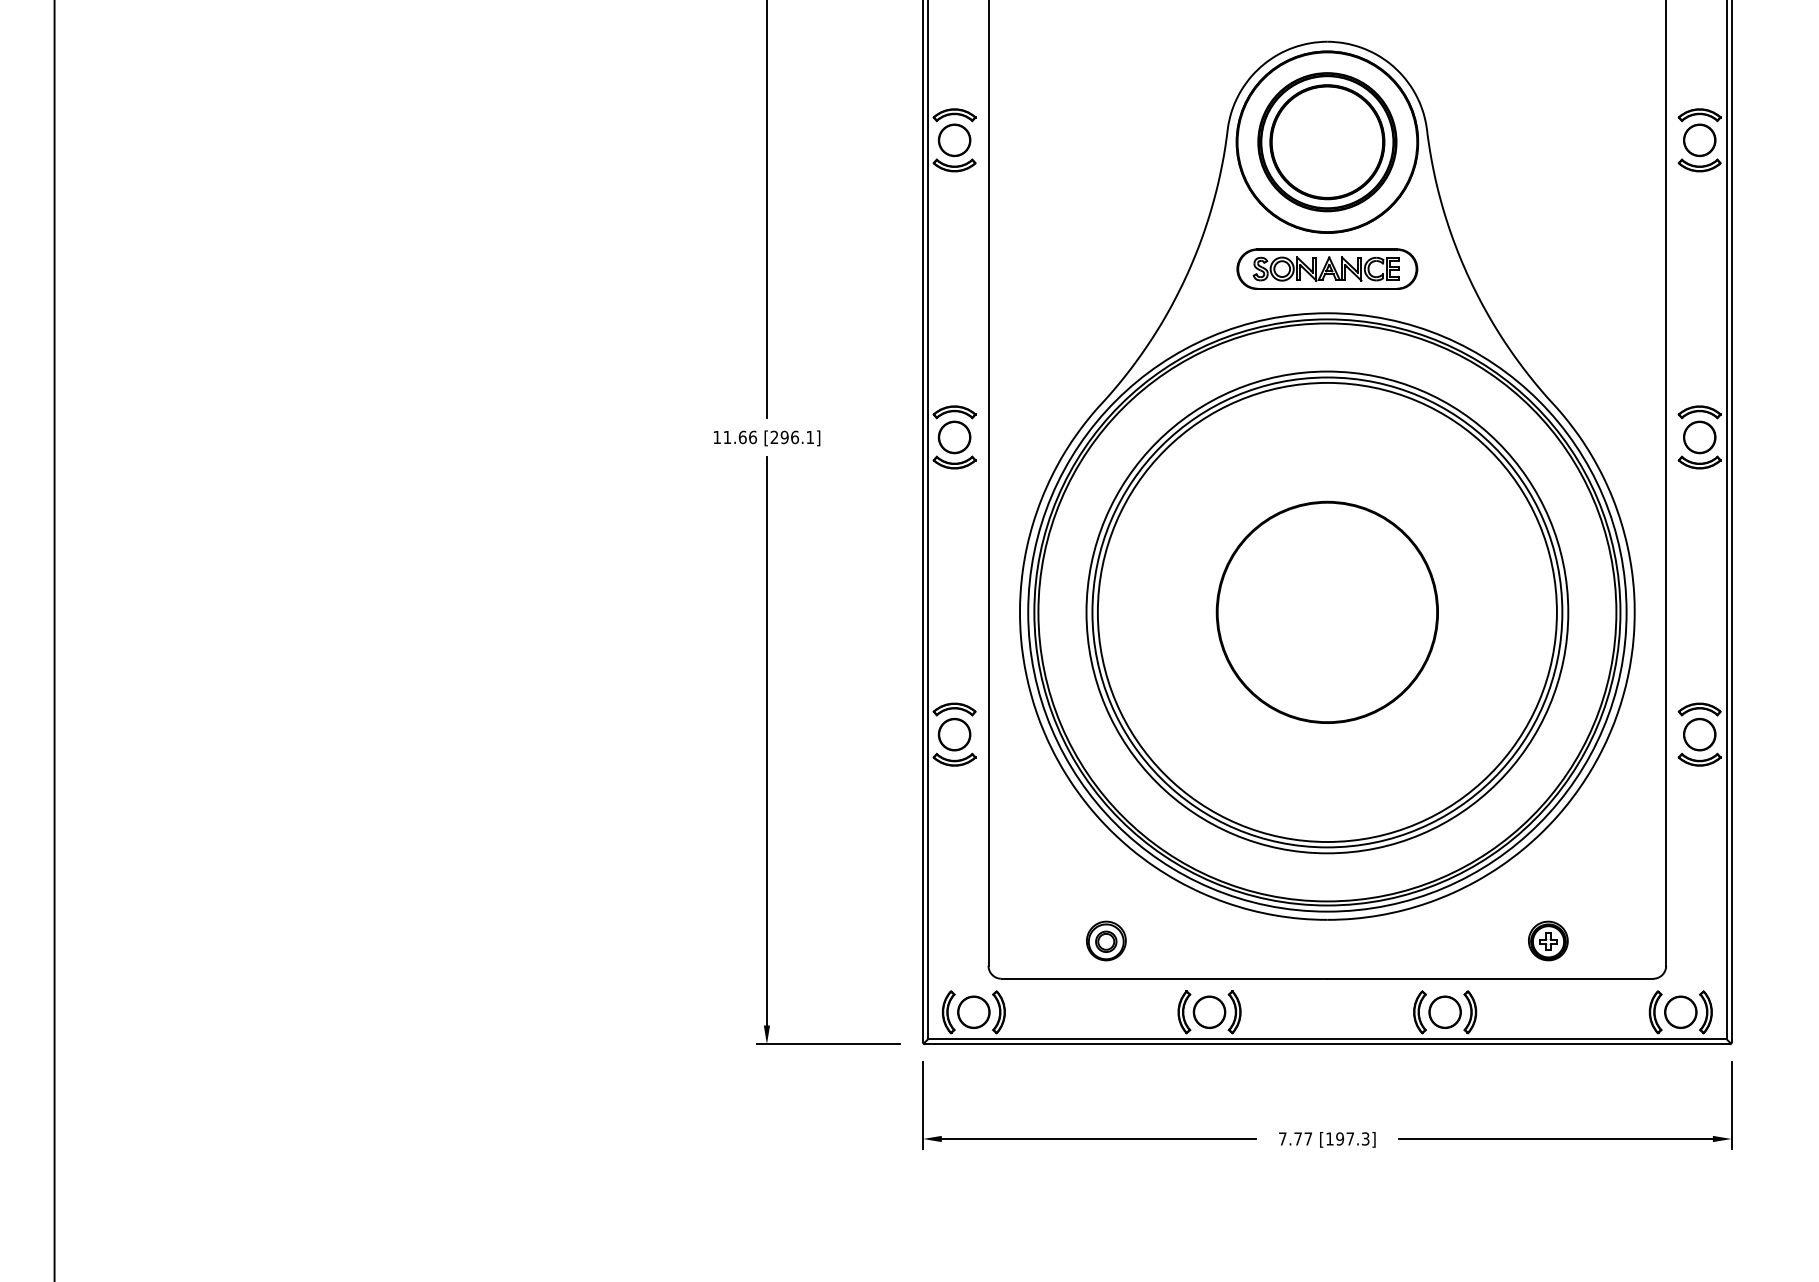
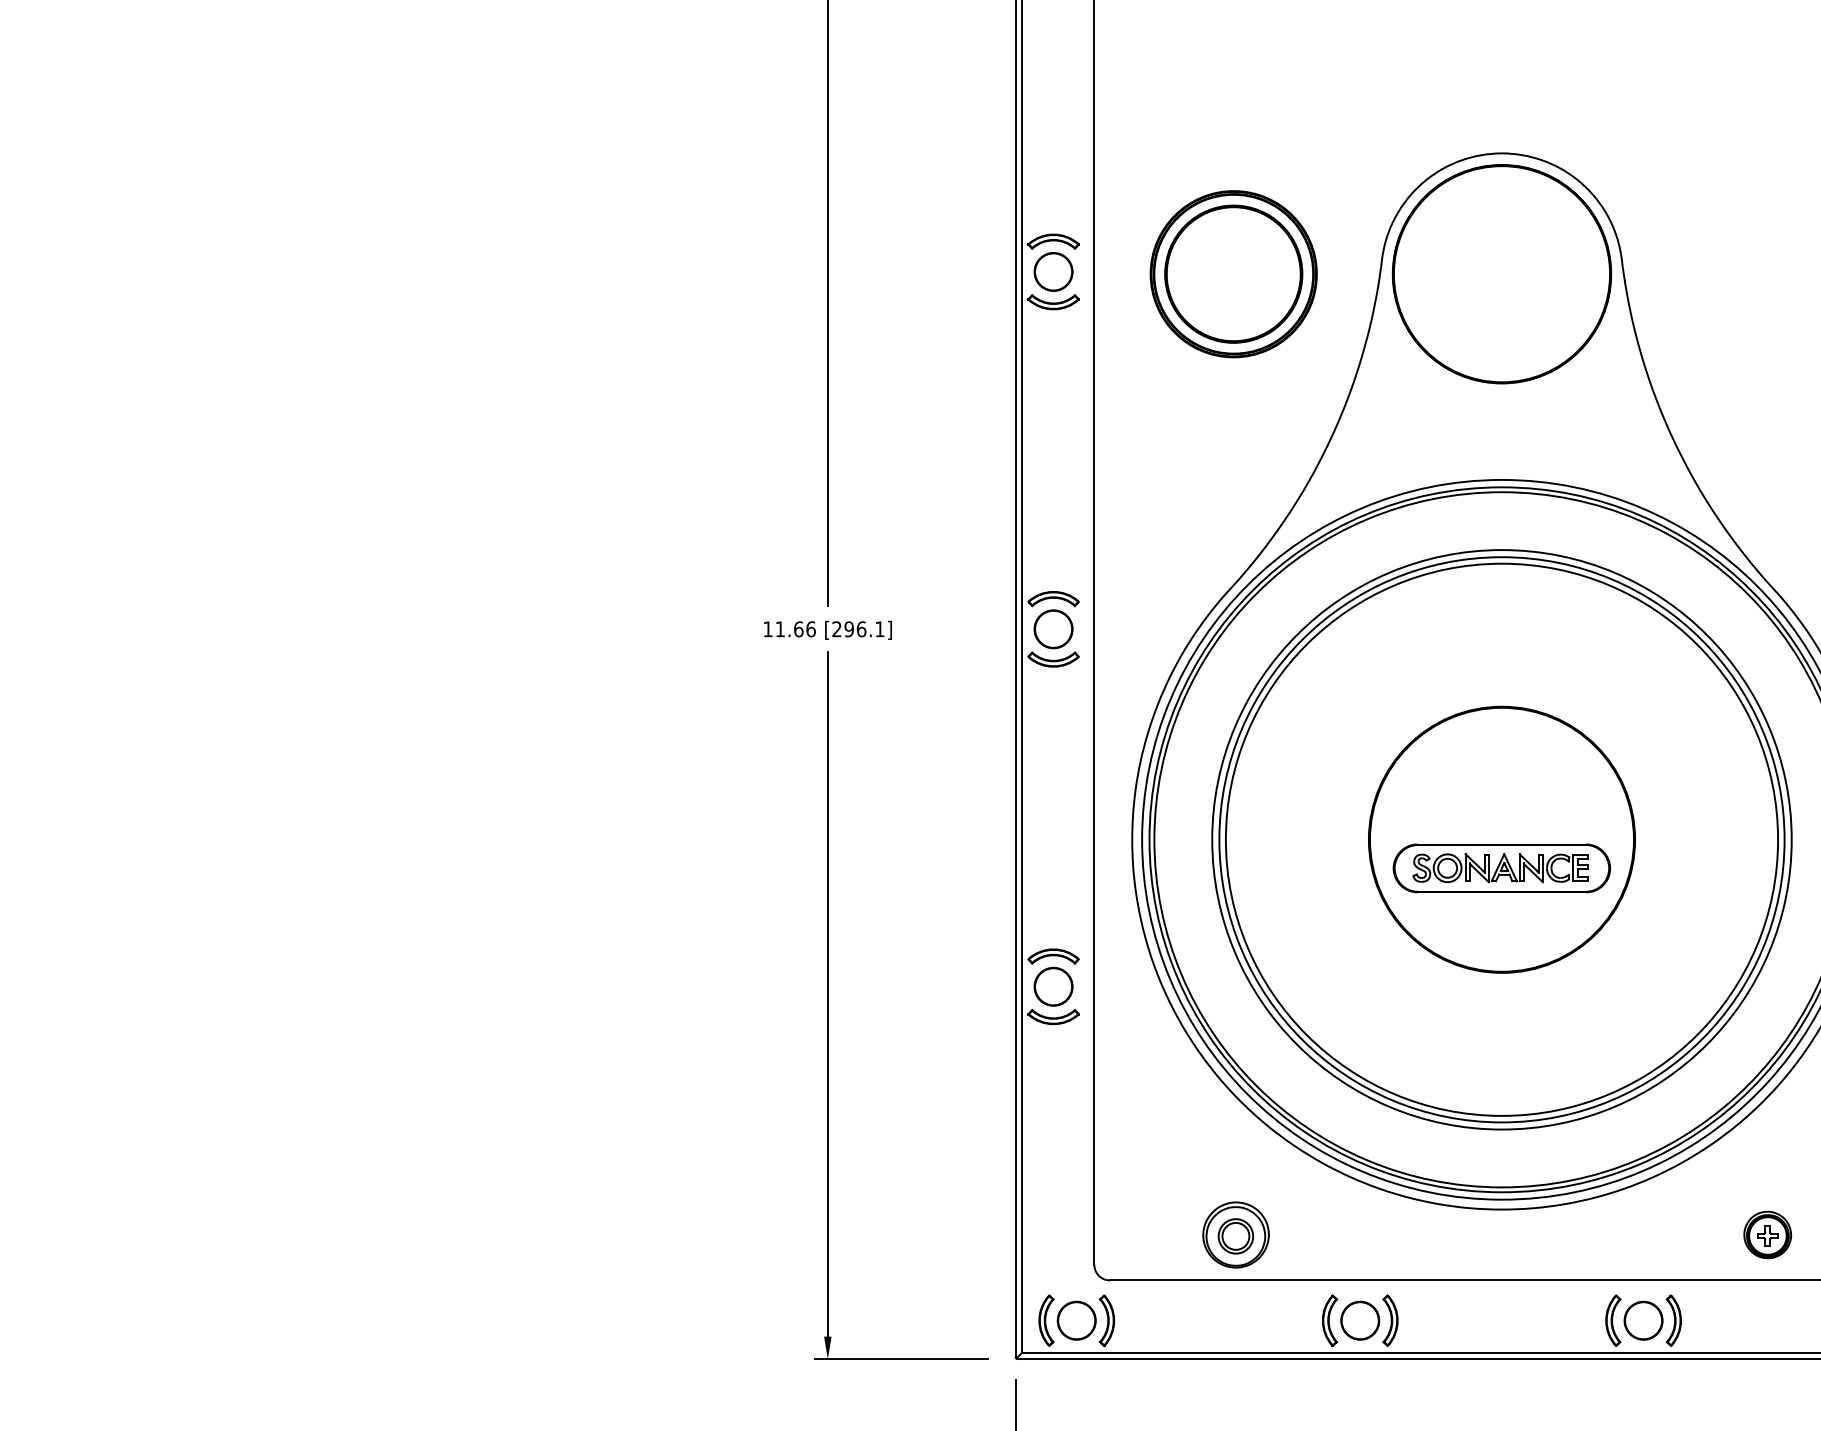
part: (1327, 142) -> (1233, 274), moved
part: (1327, 268) -> (1502, 867), moved
part: (1106, 940) -> (1236, 1234), size x1.4

